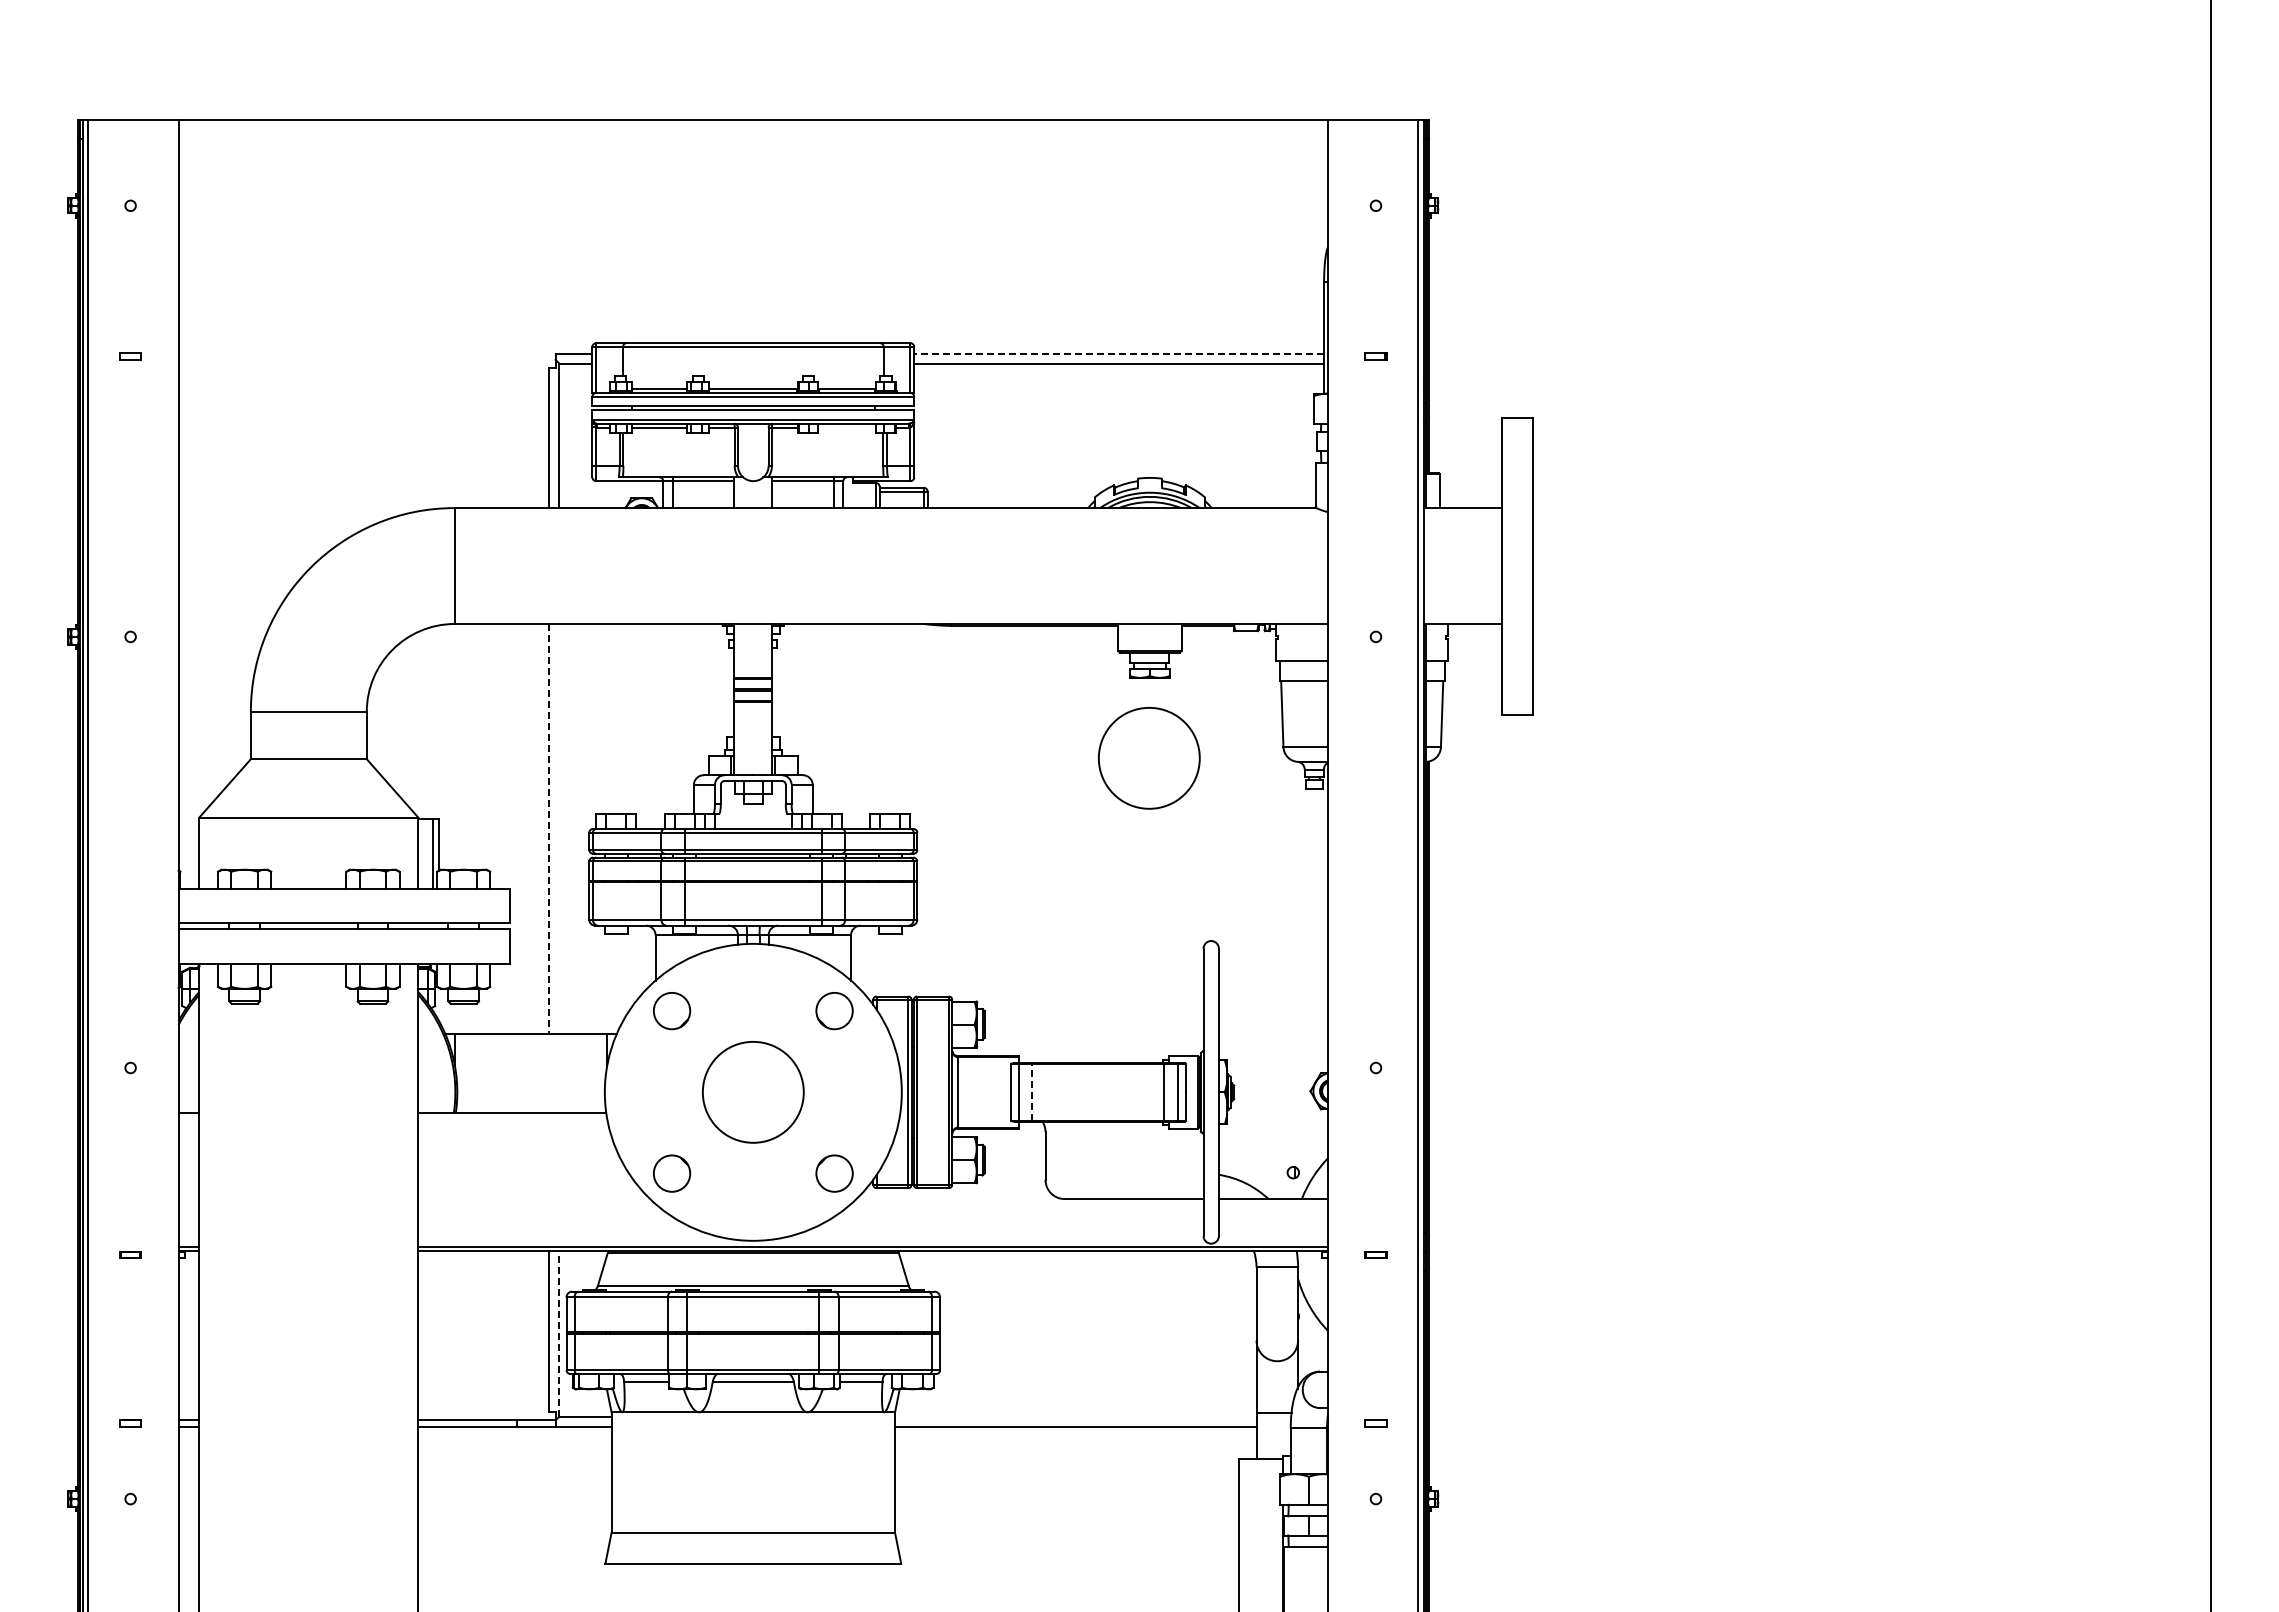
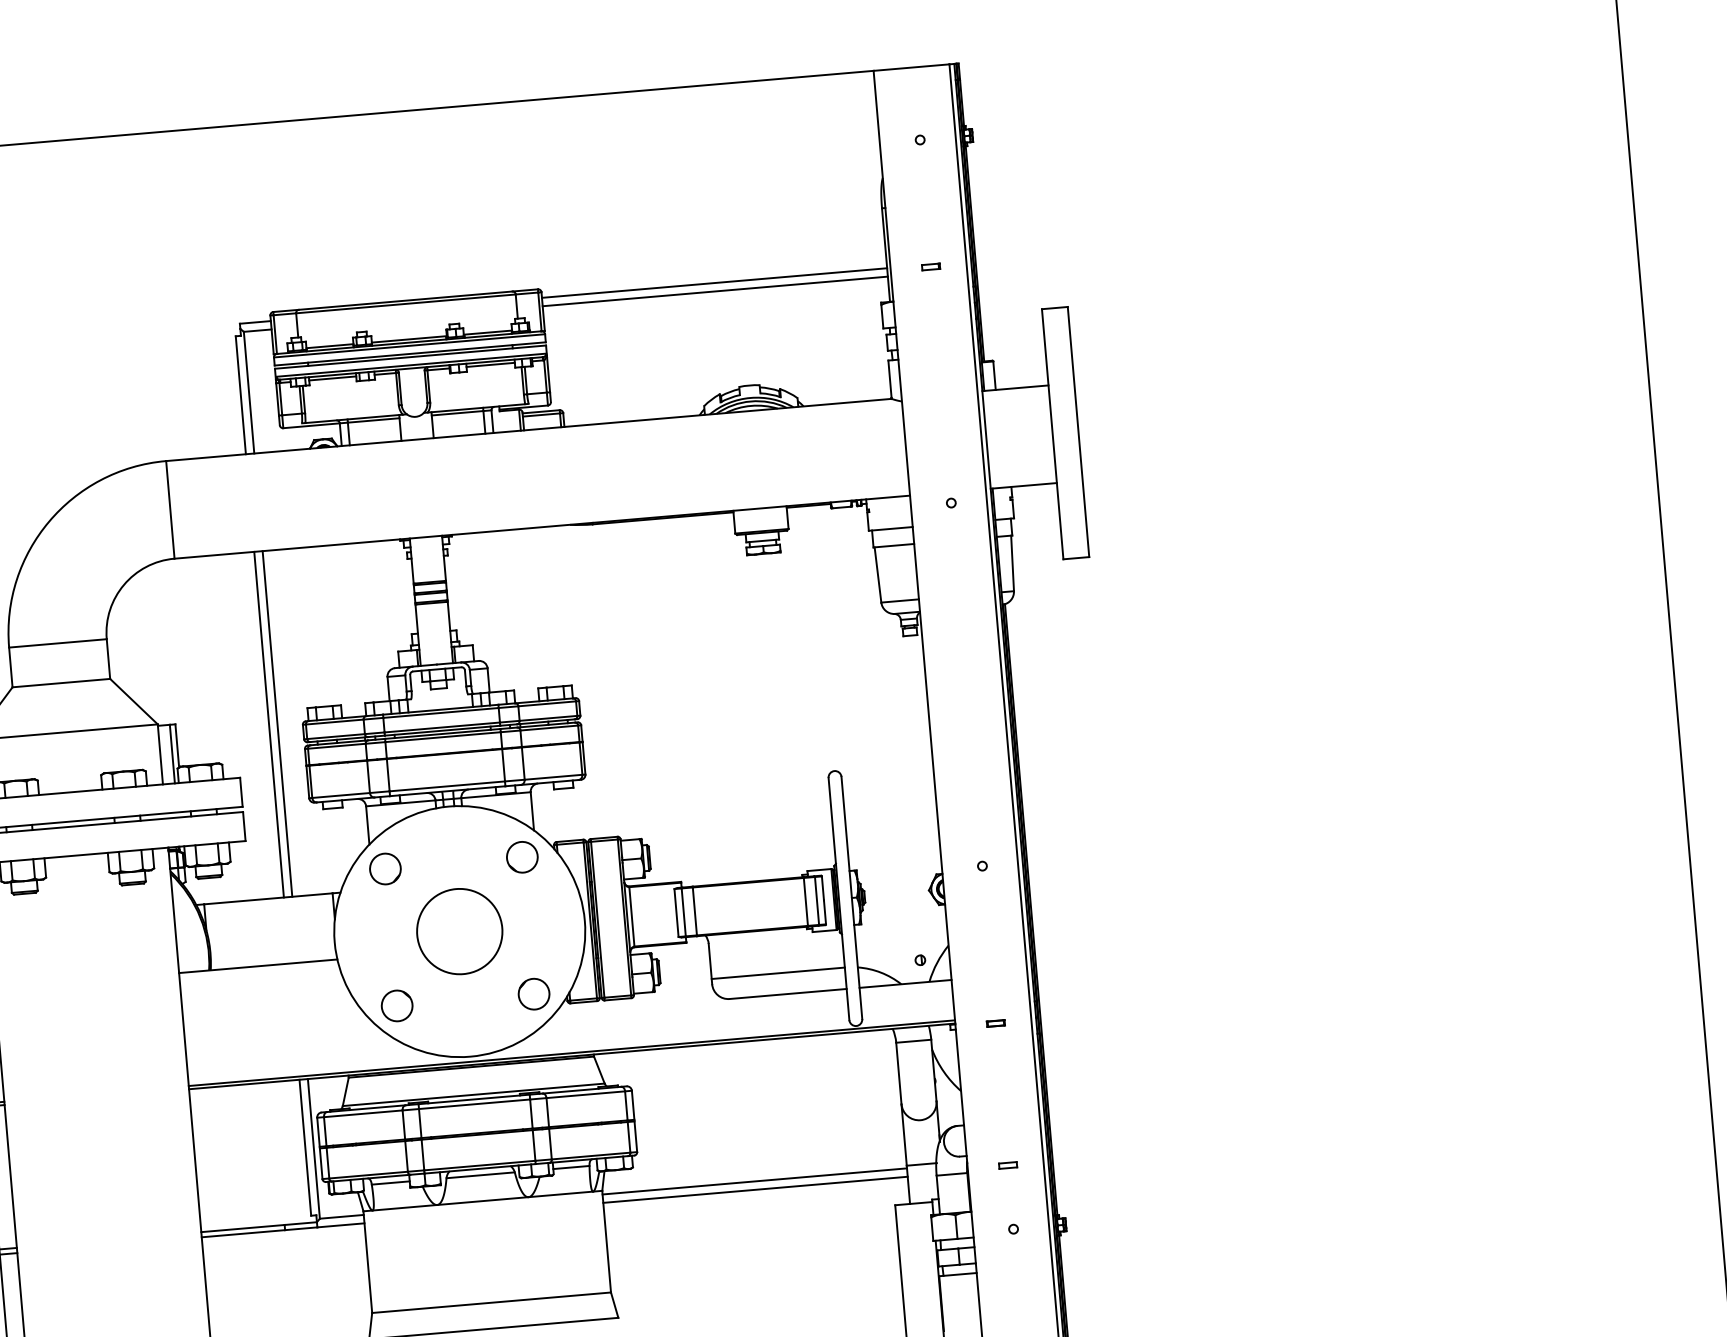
line: (1119, 353) -> (714, 282), dashed -> solid
line: (846, 427) -> (490, 364), added
circle: (1149, 758) -> (769, 621), removed
line: (559, 828) -> (277, 723), added
line: (549, 829) -> (269, 724), dashed -> solid
line: (1032, 1091) -> (694, 910), dashed -> solid
line: (1124, 1173) -> (778, 973), added
line: (559, 1333) -> (313, 1148), dashed -> solid
line: (1075, 1416) -> (754, 1181), added

